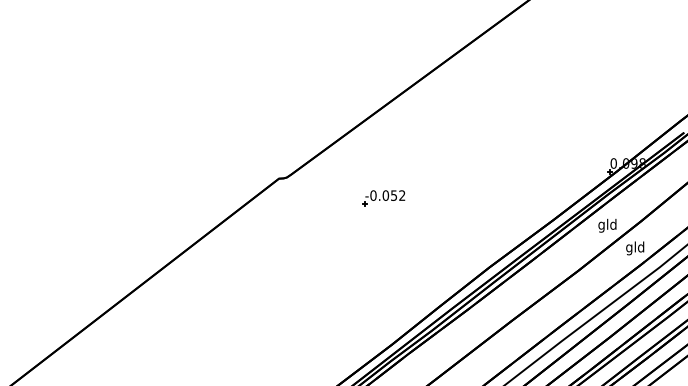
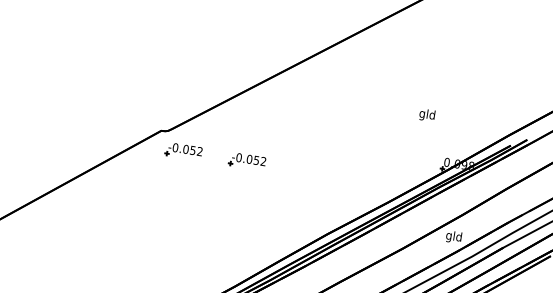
part: (308, 198) -> (183, 151), added
text: (607, 225) -> (427, 115), moved

